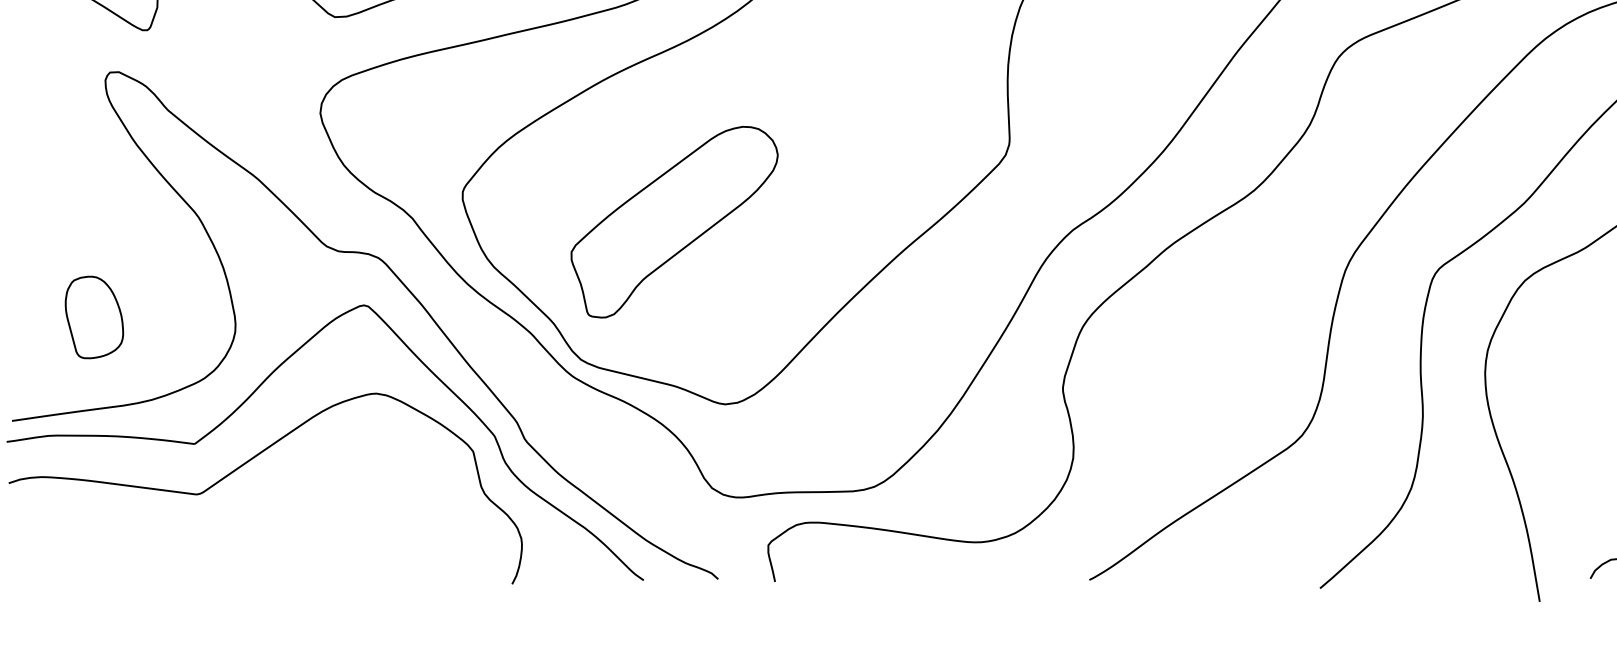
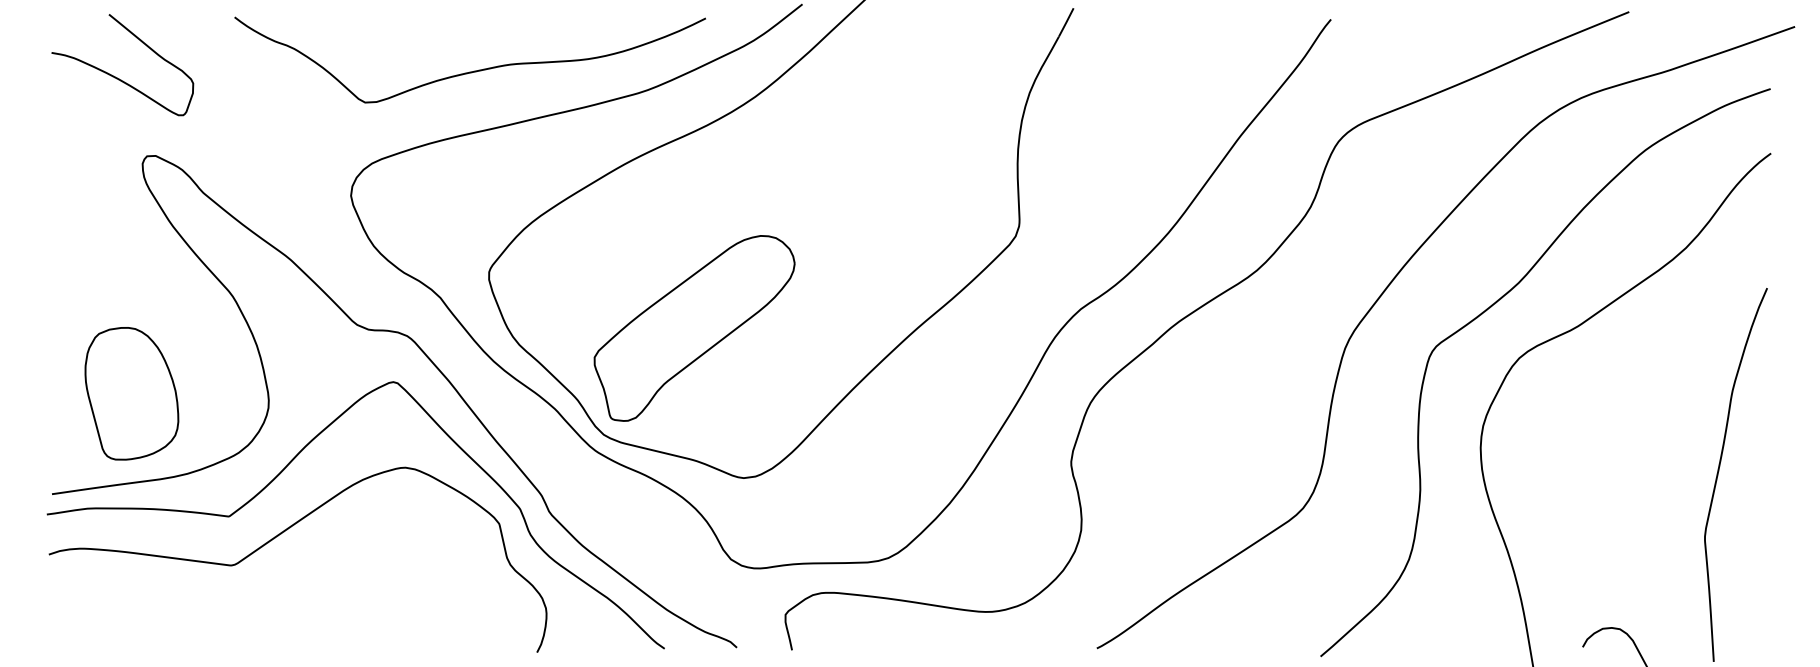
part: (674, 222) -> (694, 328), moved
part: (93, 317) -> (131, 393), size x1.67

